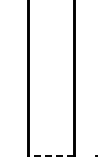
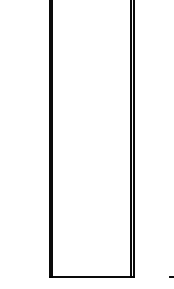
line: (51, 156) -> (91, 277), dashed -> solid

